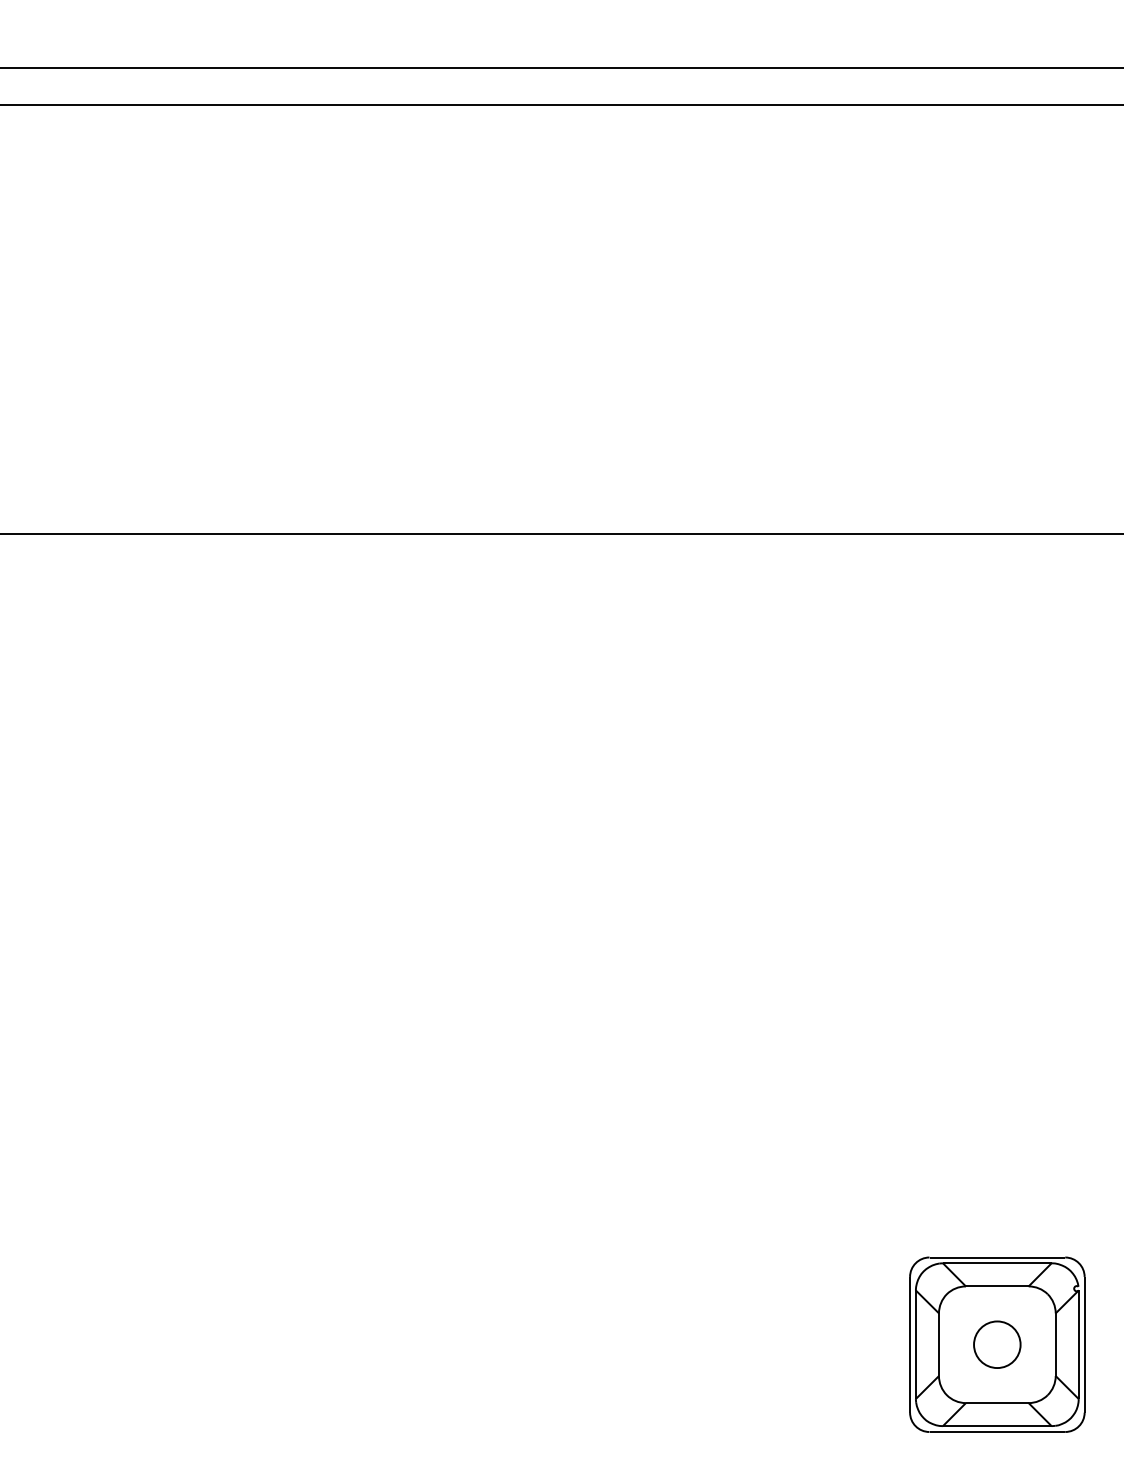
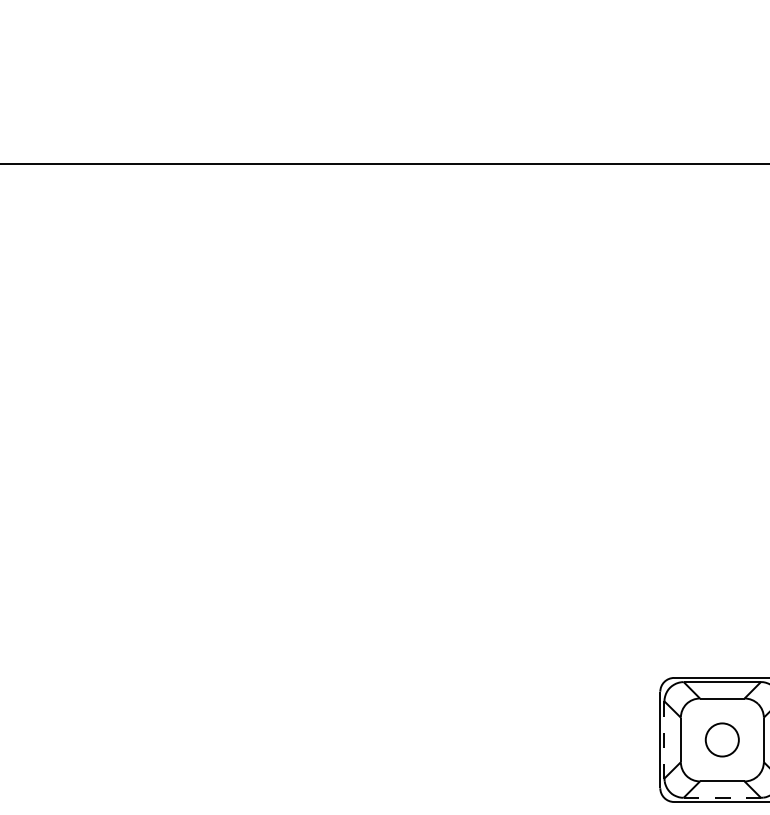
line: (915, 1345) -> (664, 740), solid -> dashed
line: (997, 1426) -> (722, 798), solid -> dashed

